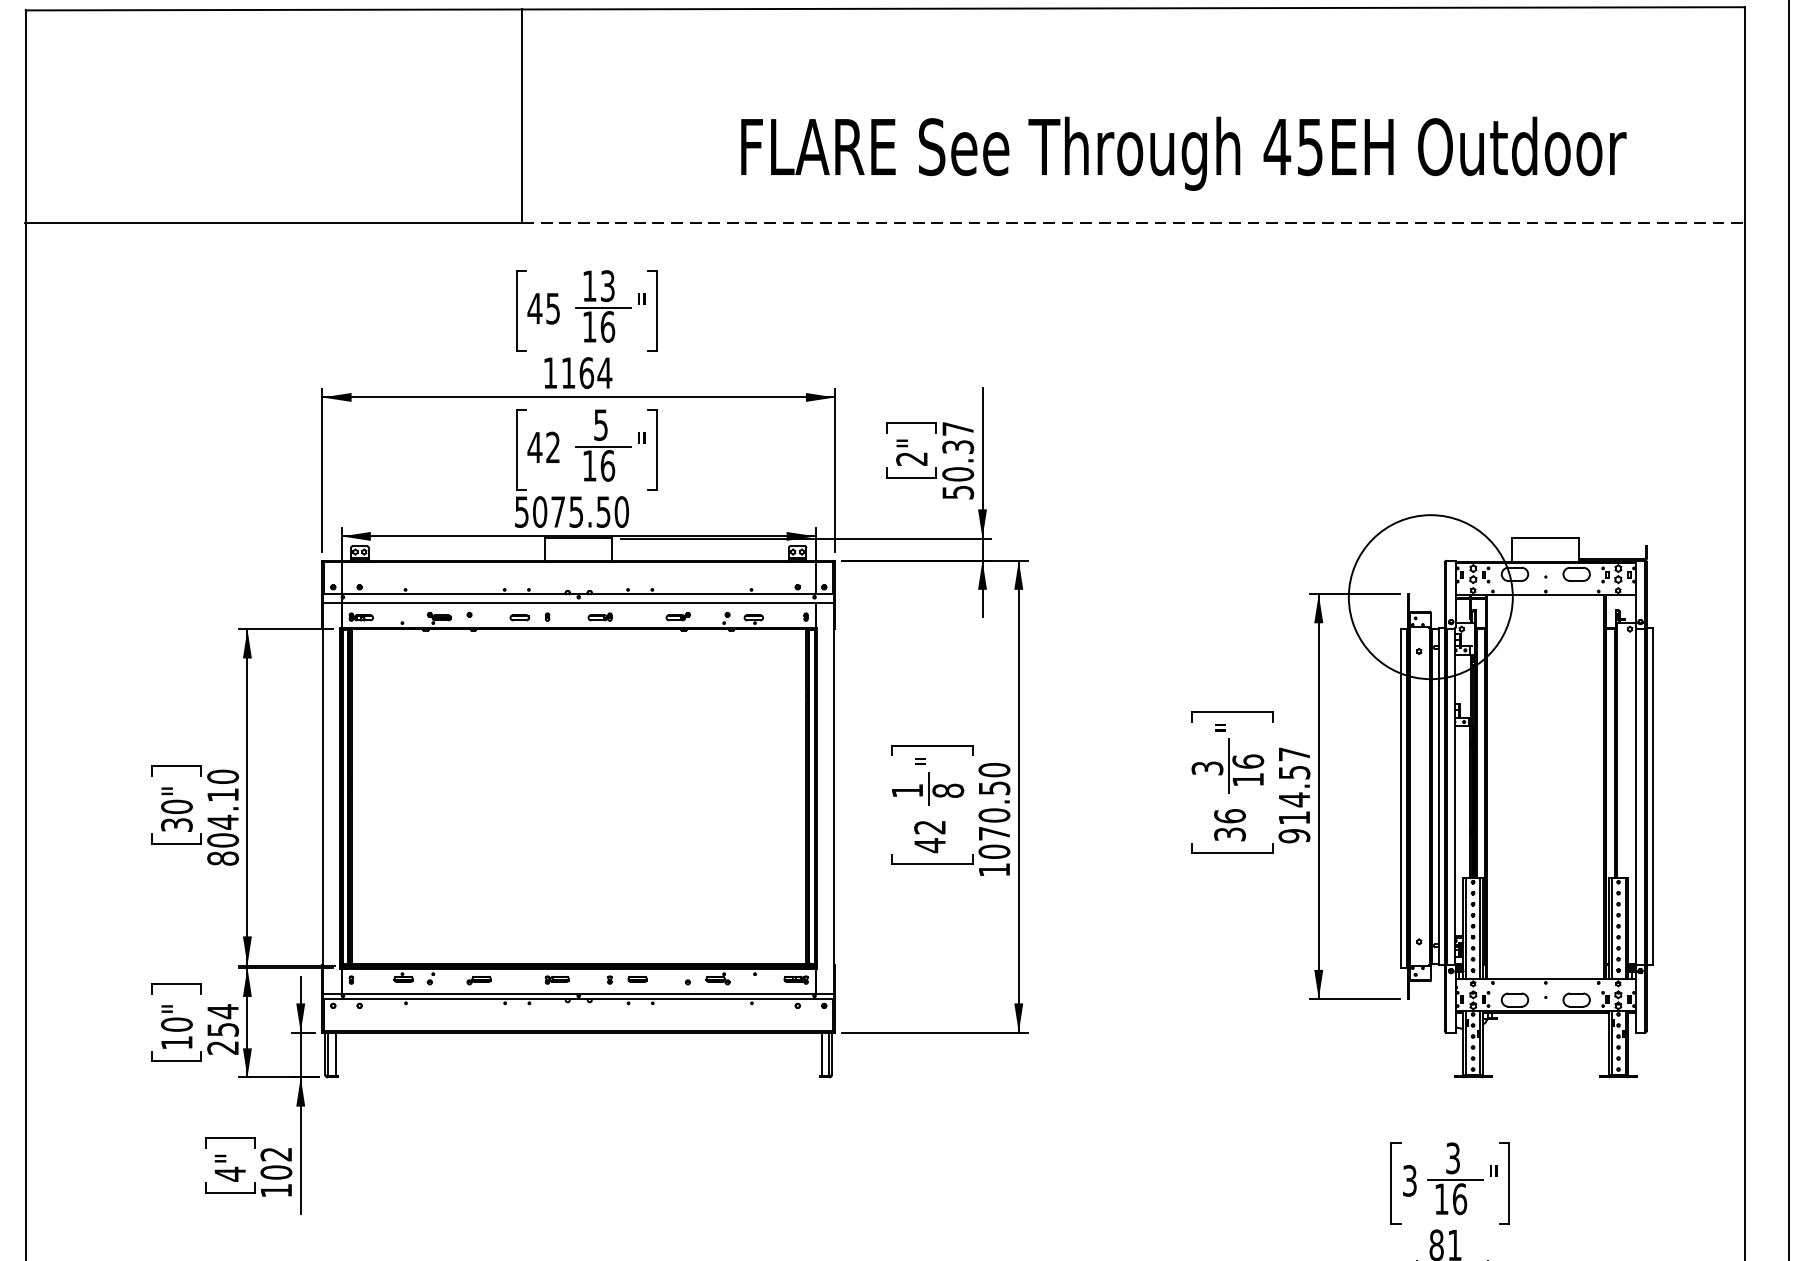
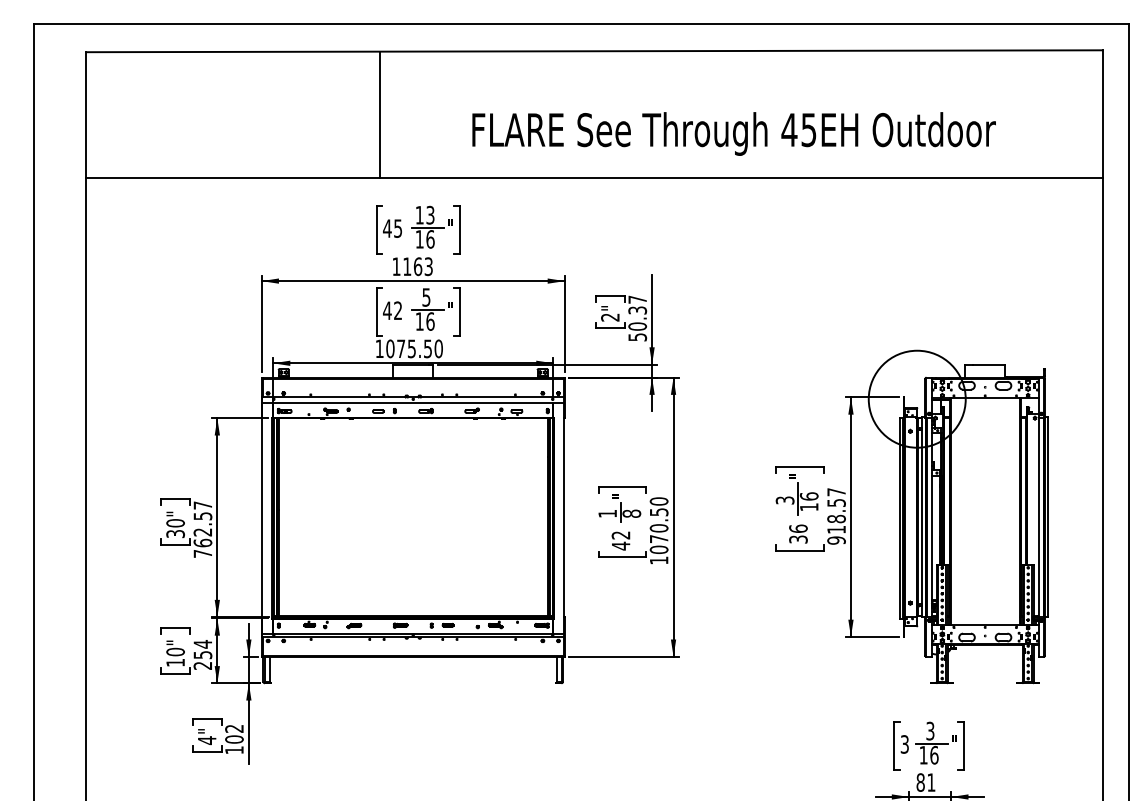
text: (1182, 152) -> (733, 133), moved
line: (1133, 223) -> (741, 178), dashed -> solid
text: (604, 372) -> (428, 266), 1164 -> 1163
text: (521, 511) -> (379, 348), 5075.50 -> 1075.50
text: (1294, 798) -> (836, 518), 914.57 -> 918.57
text: (222, 817) -> (202, 529), 804.10 -> 762.57

